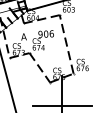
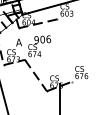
line: (66, 44) -> (64, 50), removed

